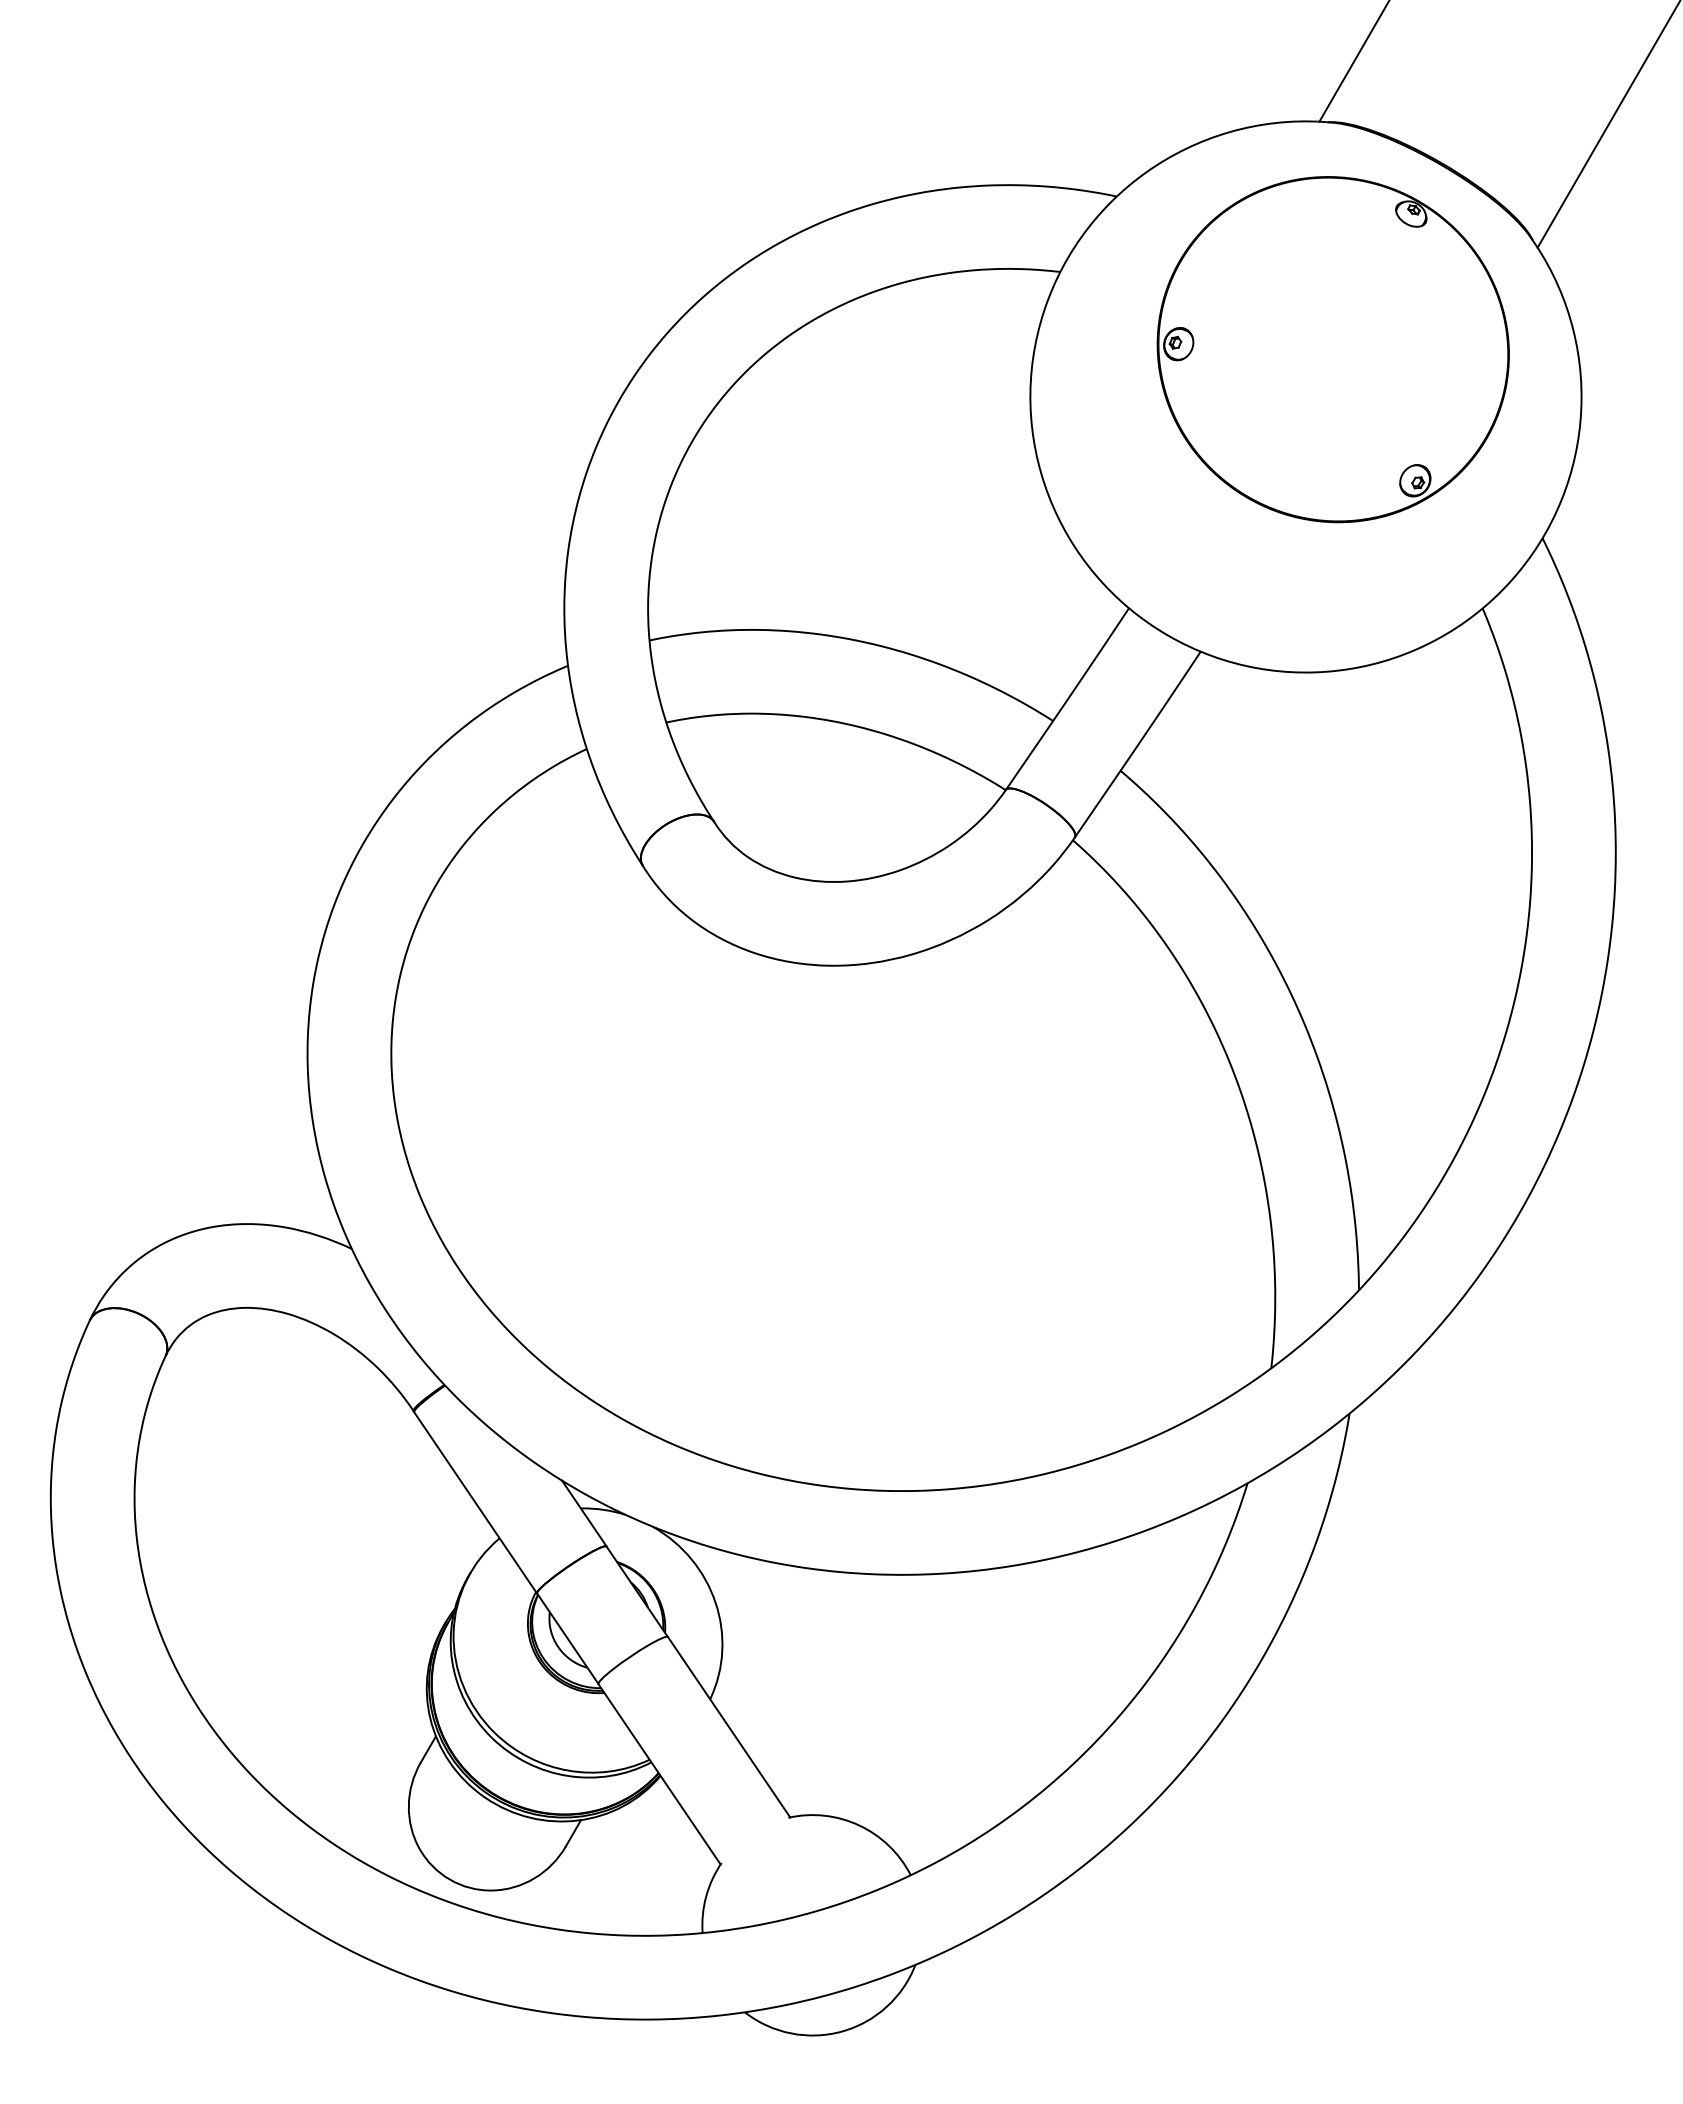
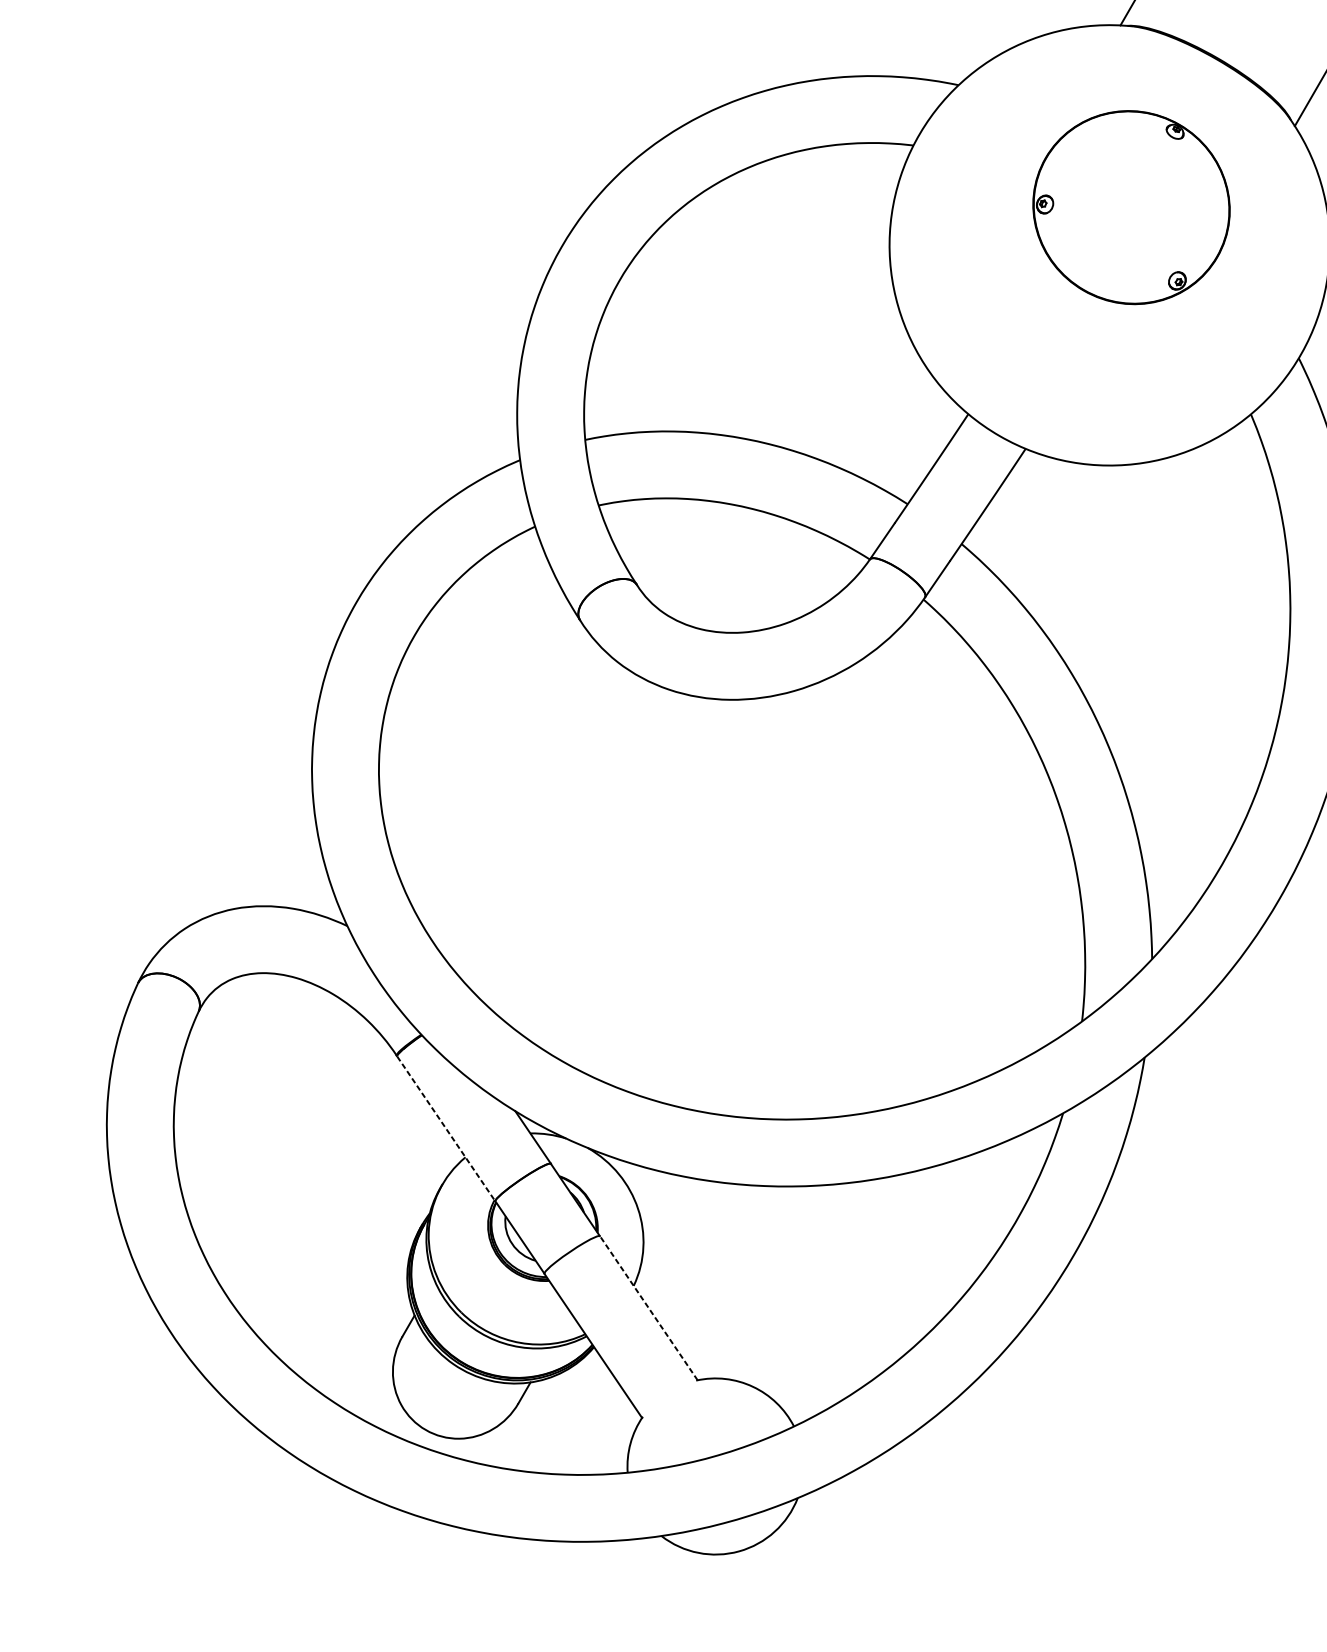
part: (1332, 349) -> (1130, 207), size x0.7
line: (475, 1503) -> (446, 1129), solid -> dashed
line: (729, 1727) -> (649, 1308), solid -> dashed

